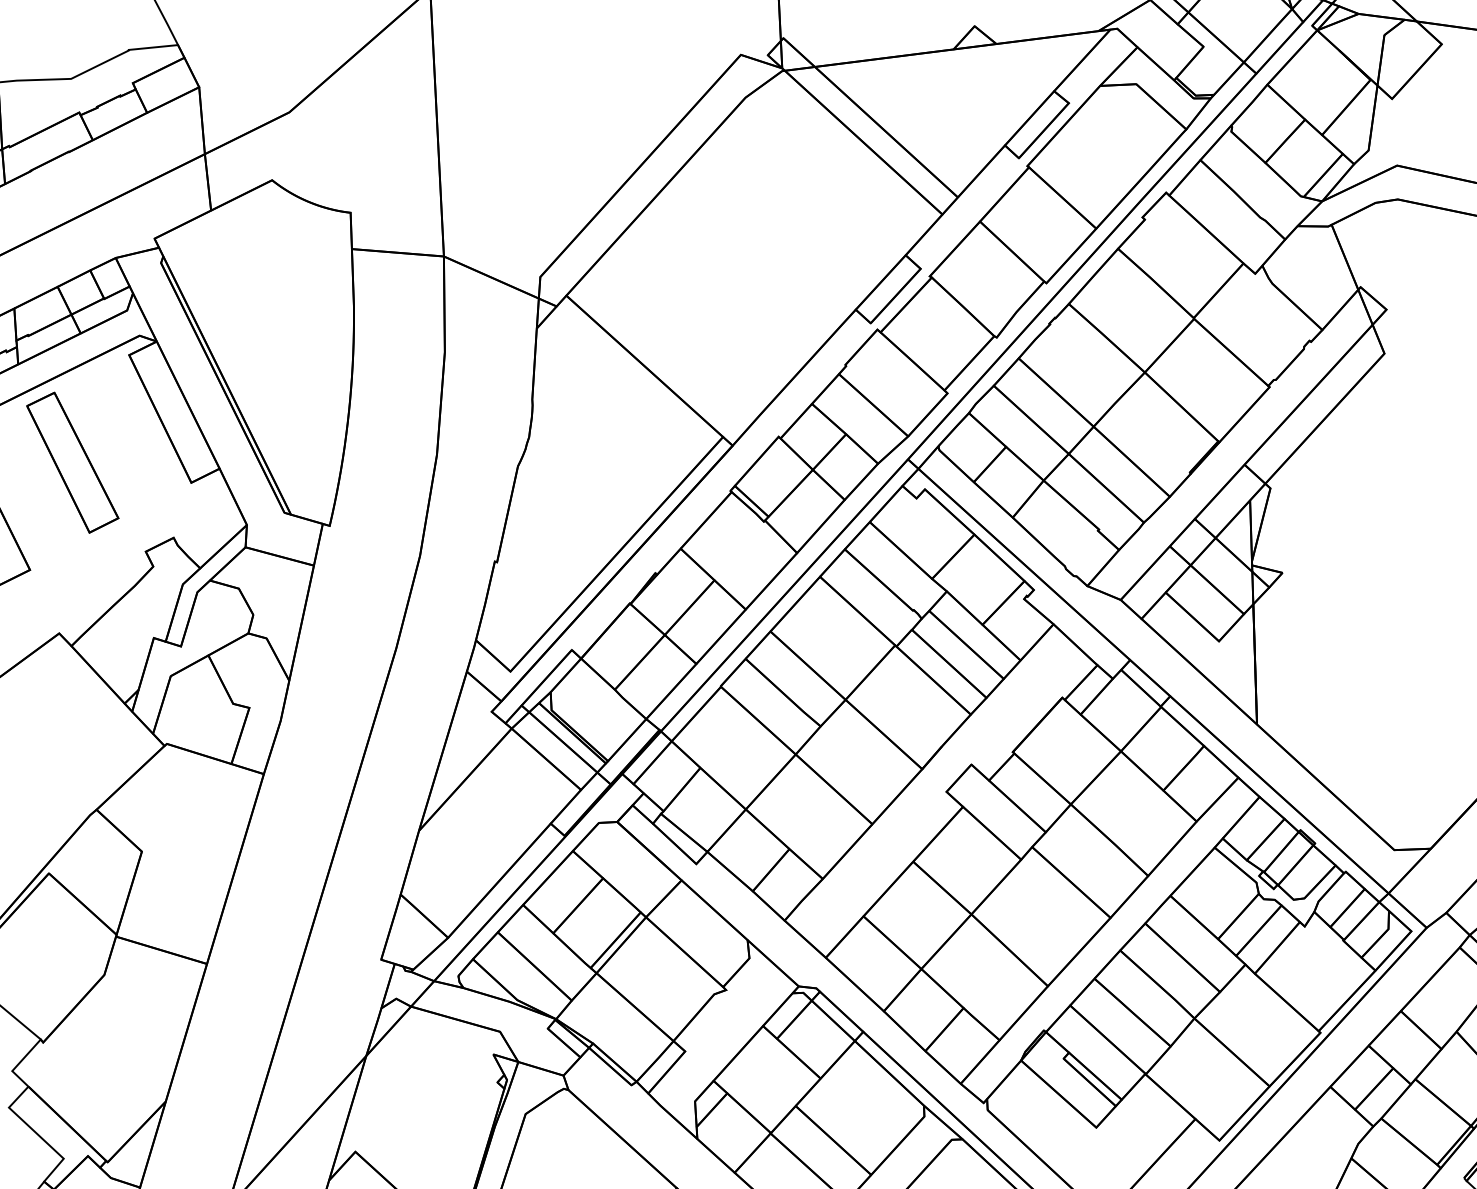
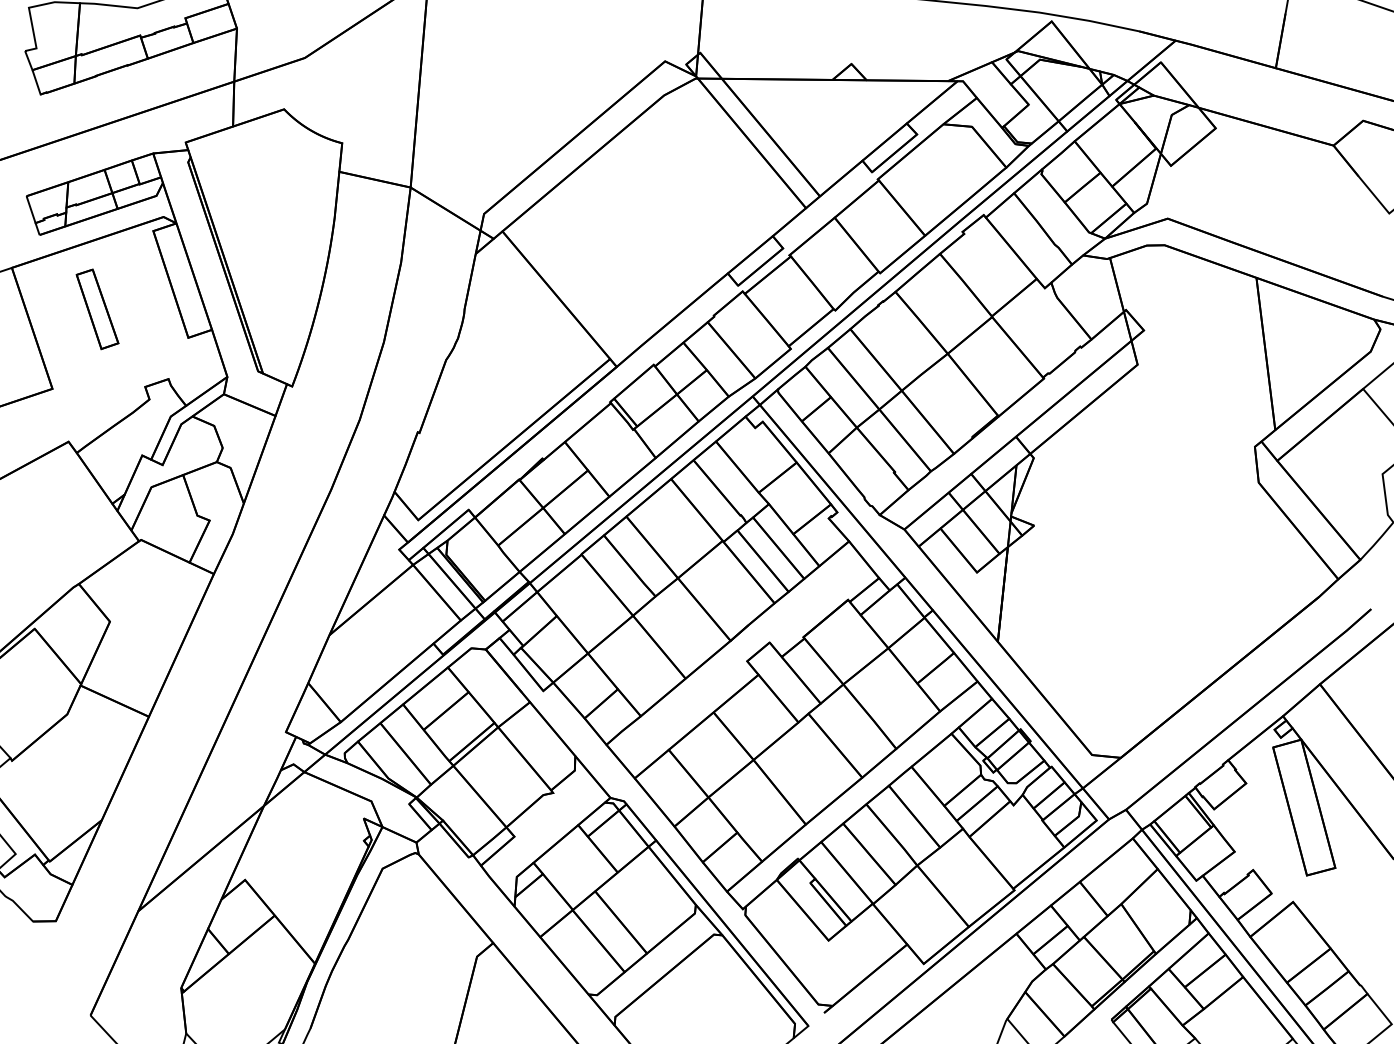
part: (72, 462) -> (97, 309), size x0.7

